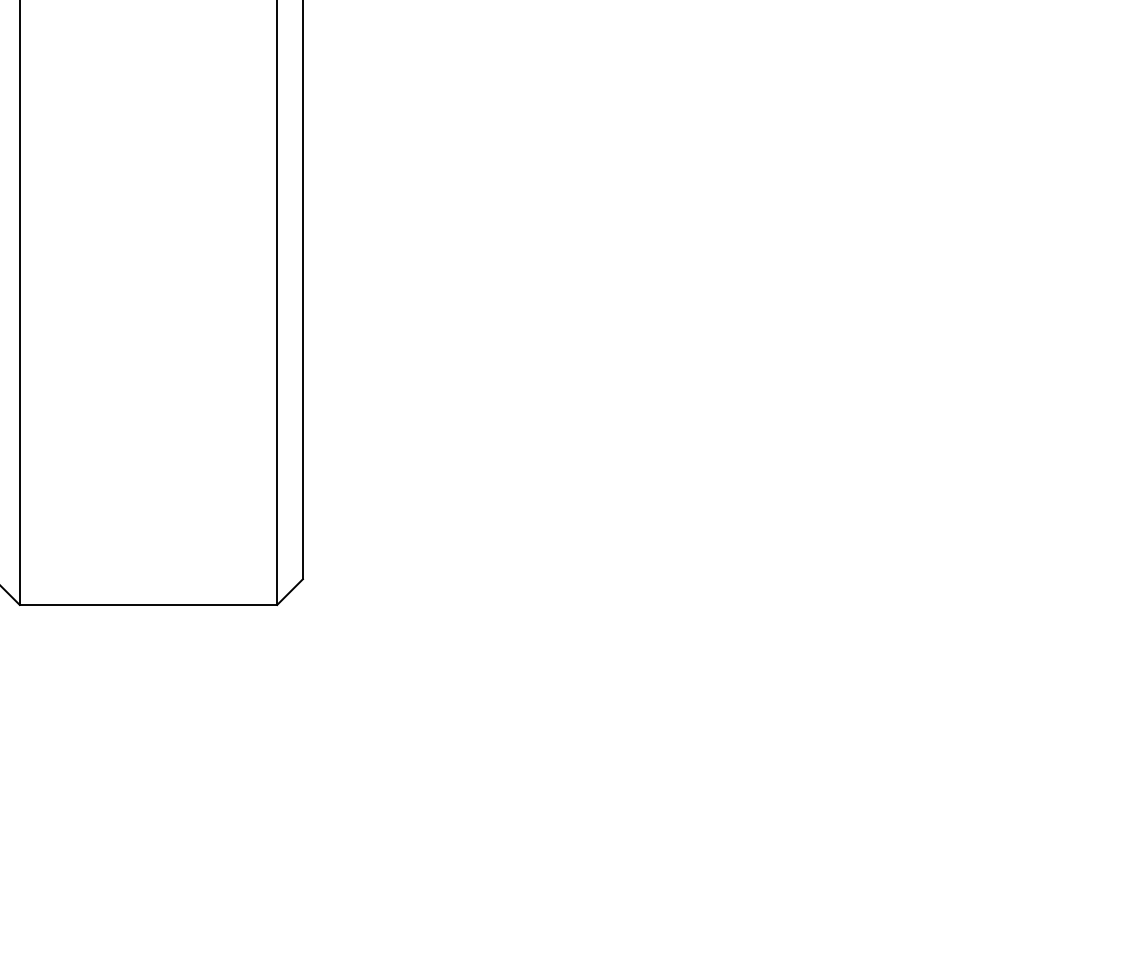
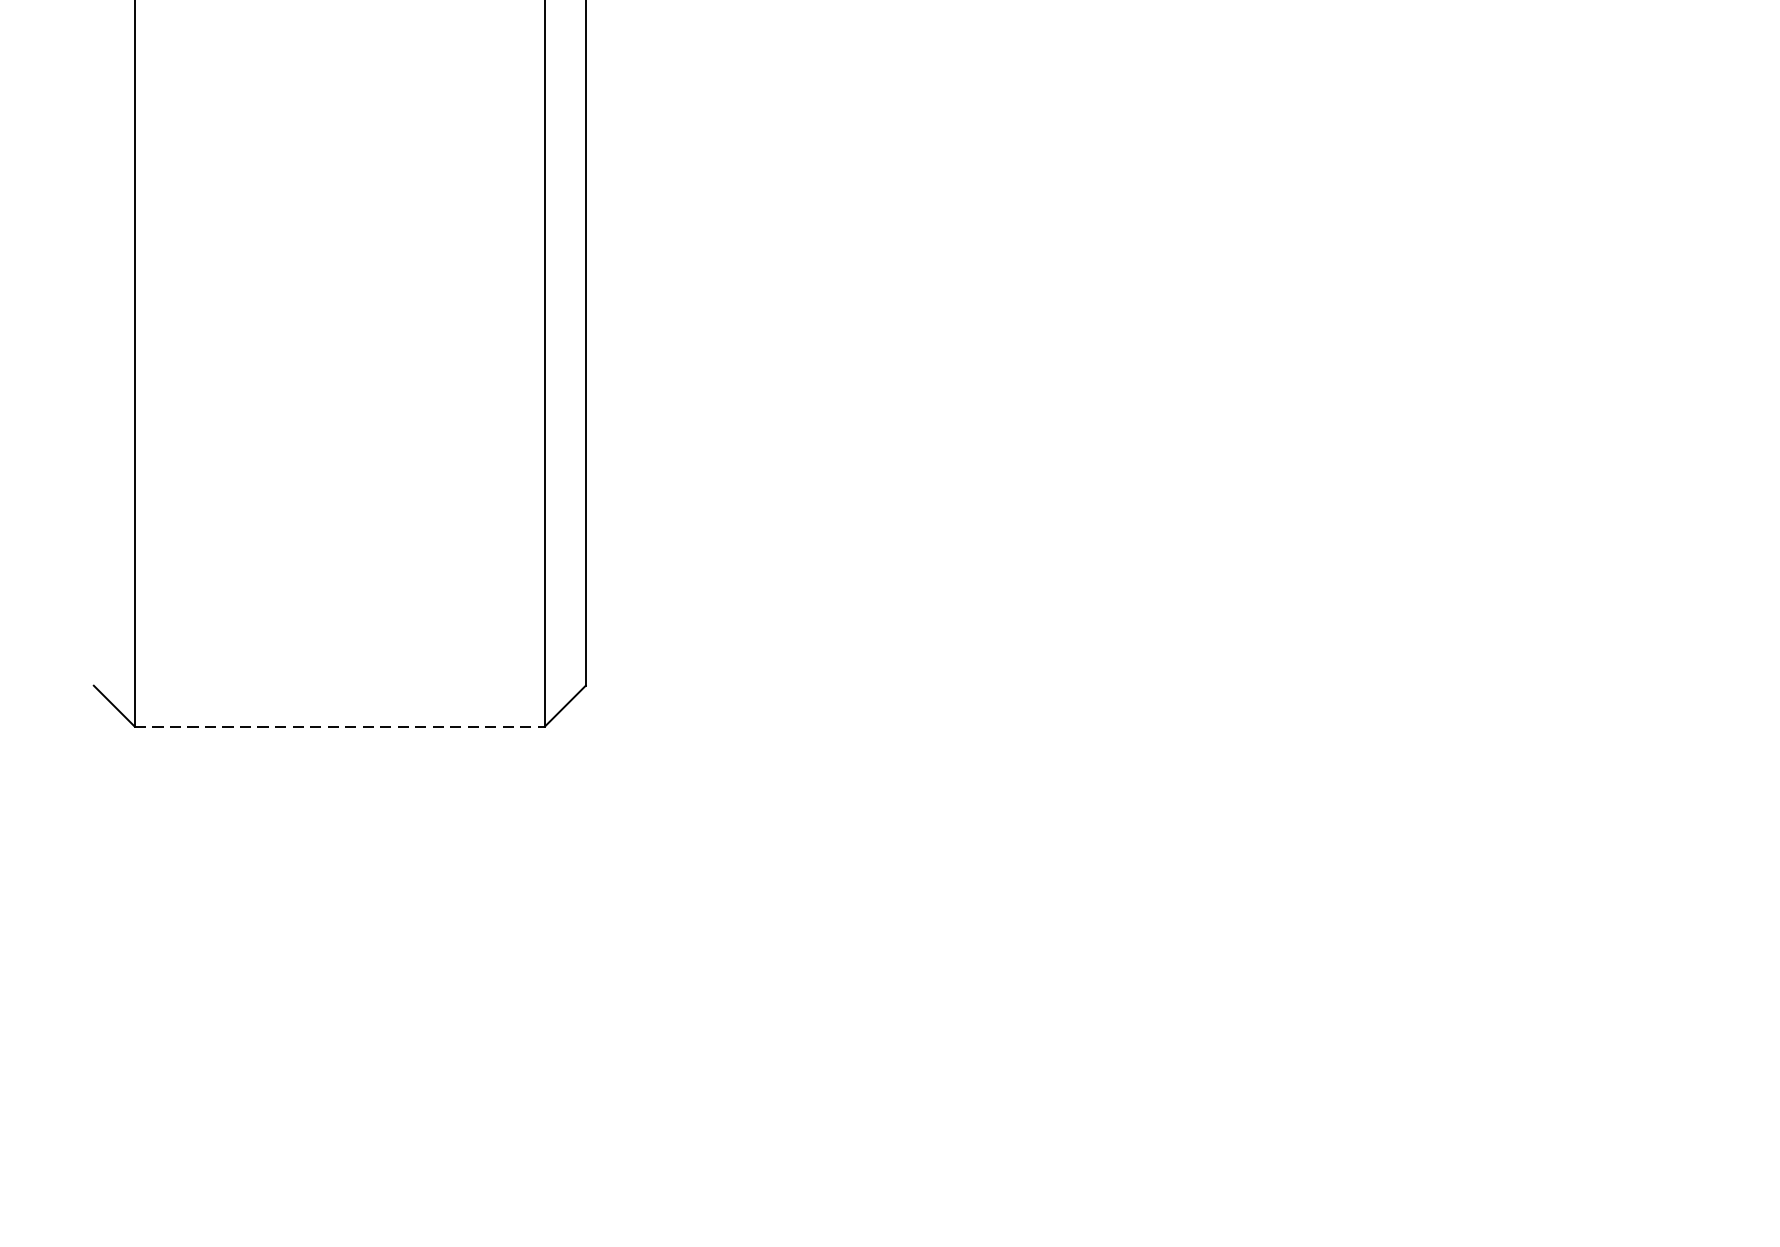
line: (148, 604) -> (339, 725), solid -> dashed

